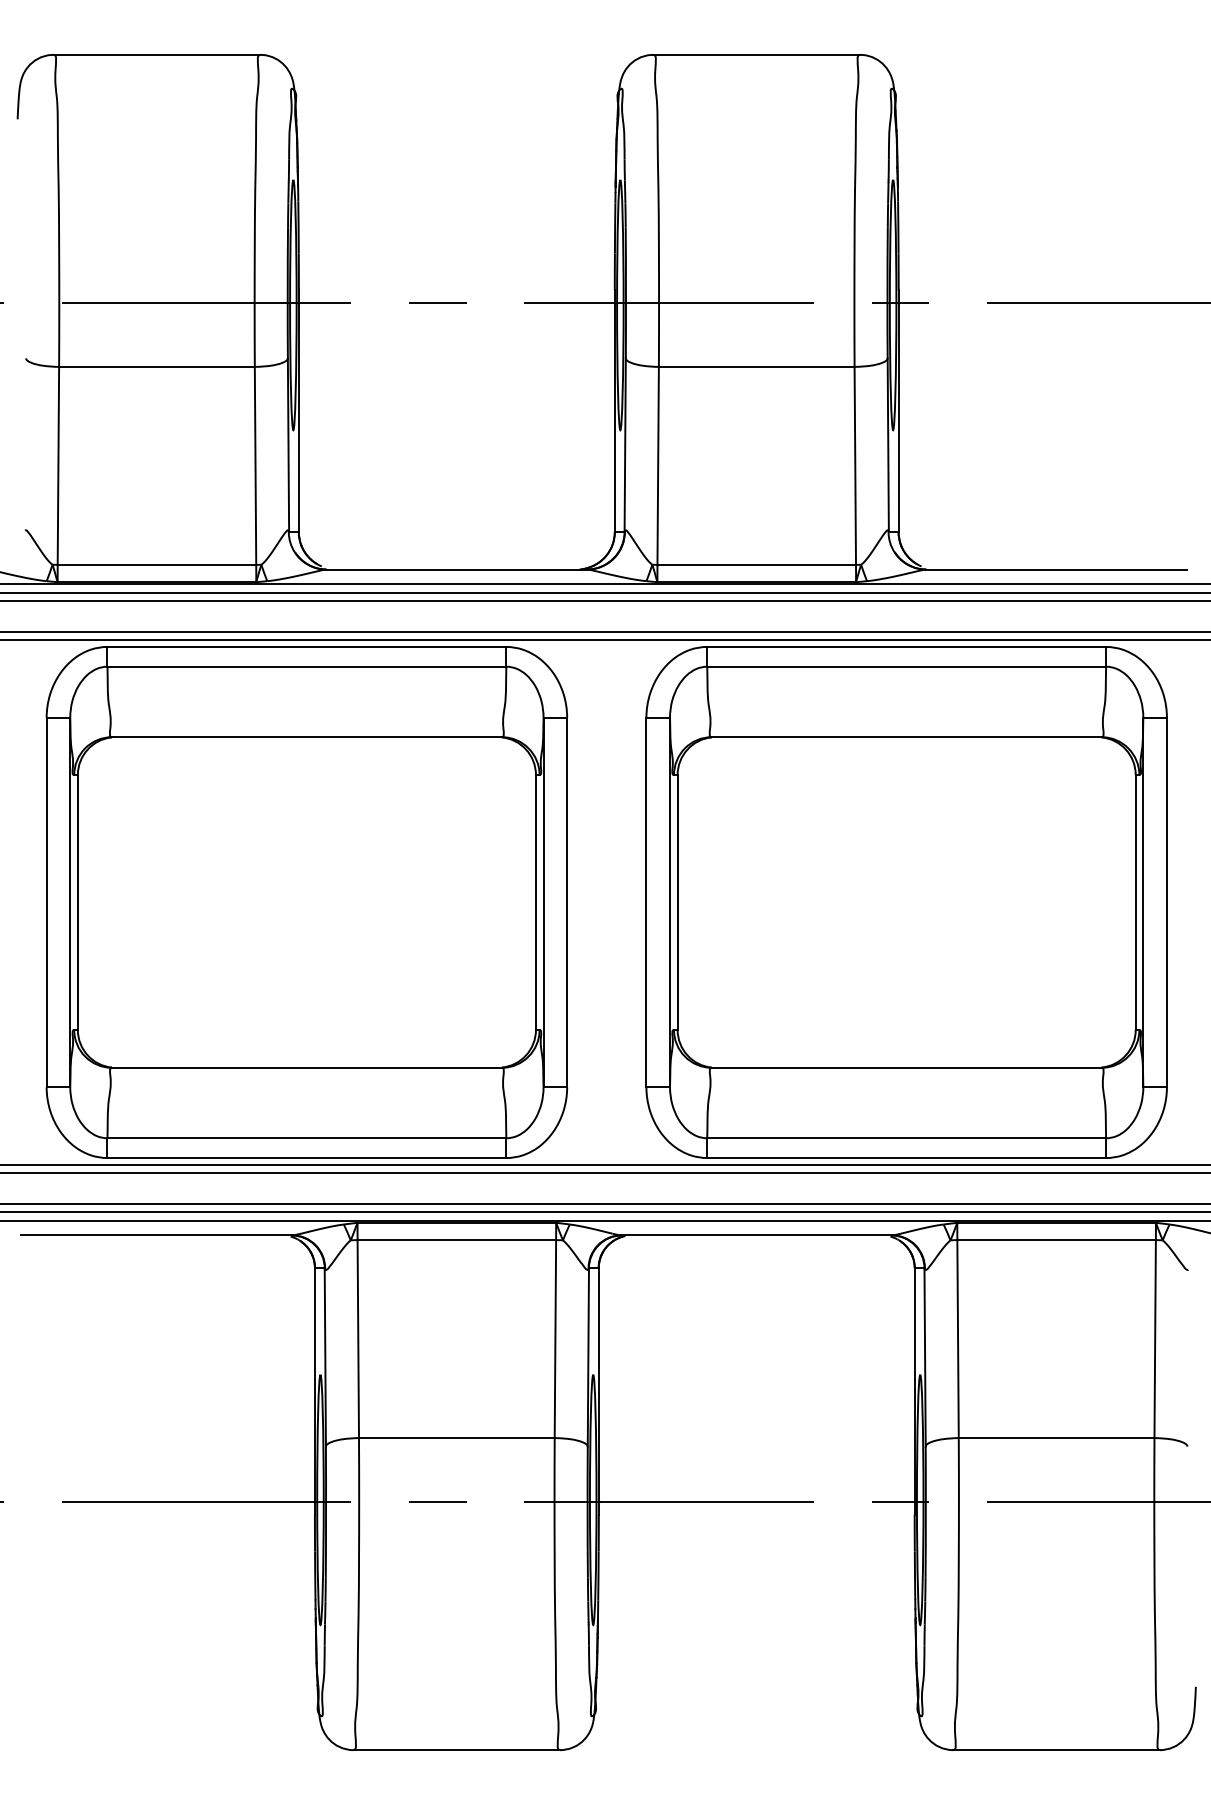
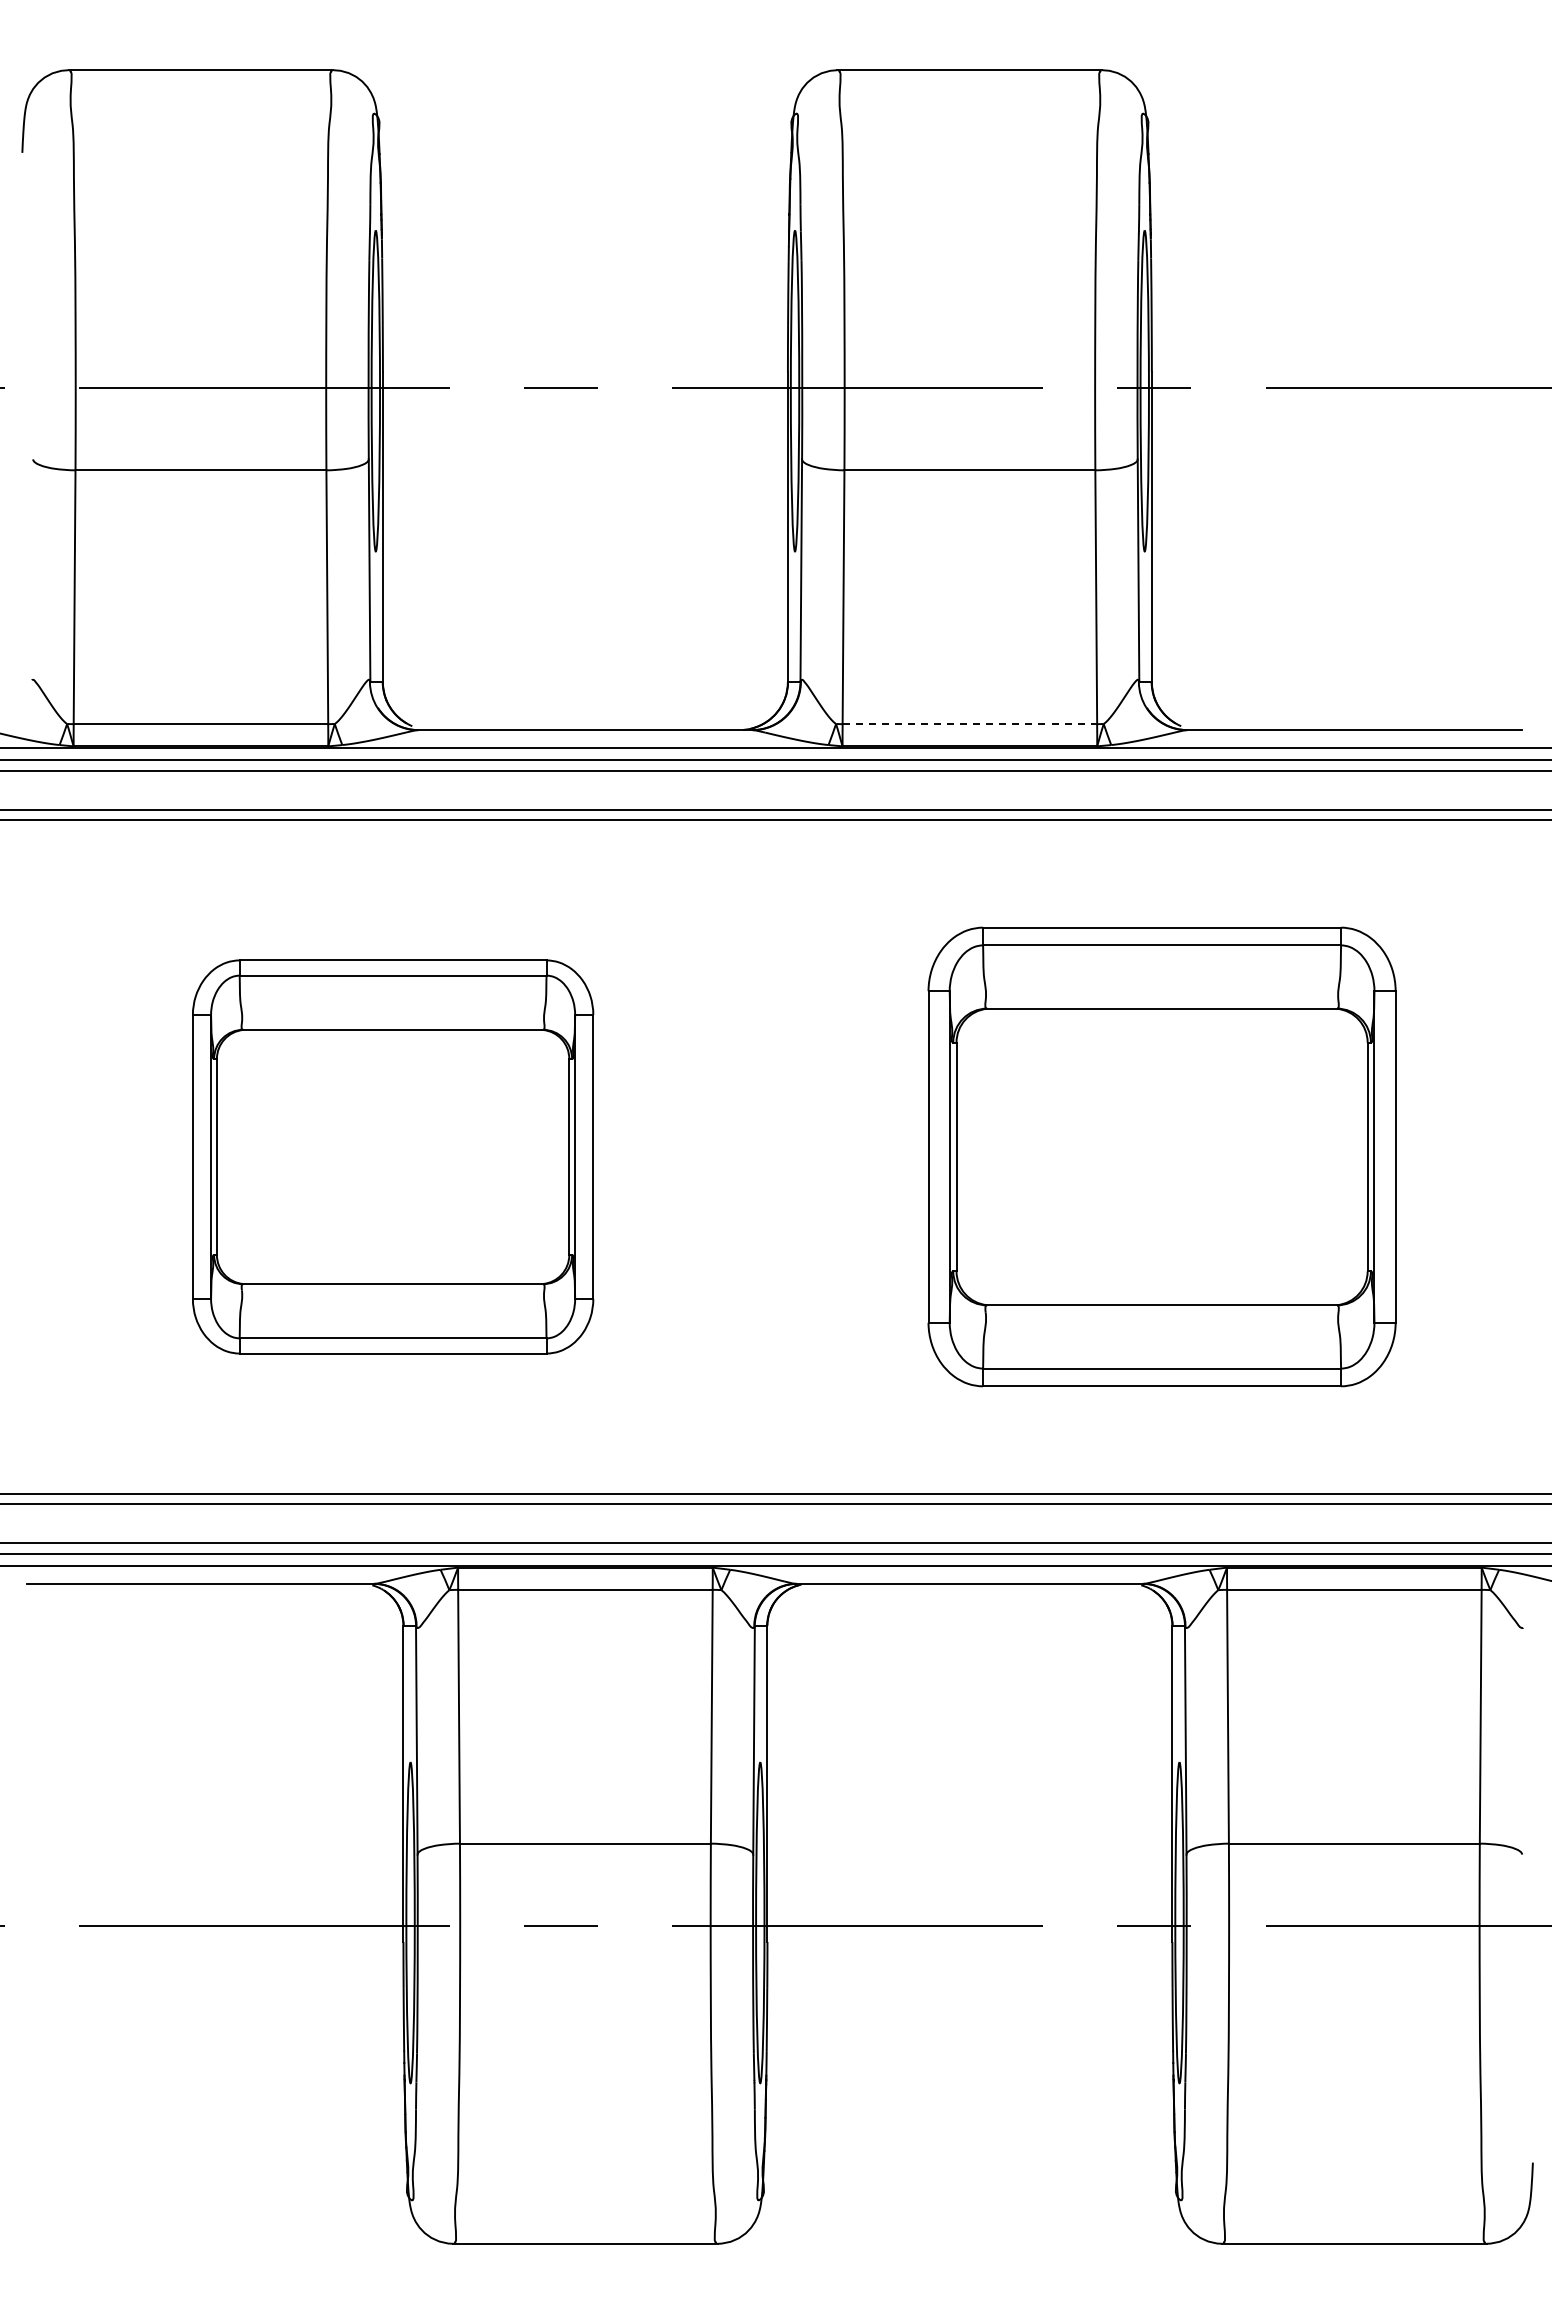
line: (757, 565) -> (970, 724), solid -> dashed
part: (306, 902) -> (392, 1156), size x0.6
part: (906, 902) -> (1161, 1156), size x0.7

